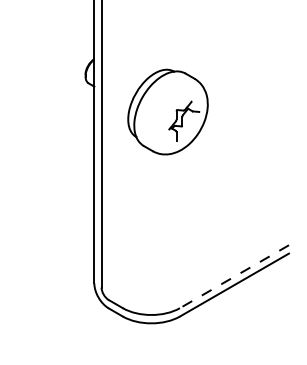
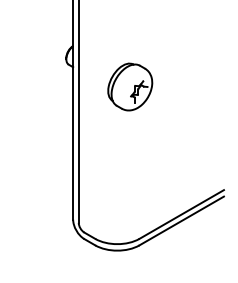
part: (167, 112) -> (129, 87), size x0.71
line: (234, 276) -> (181, 214), dashed -> solid

